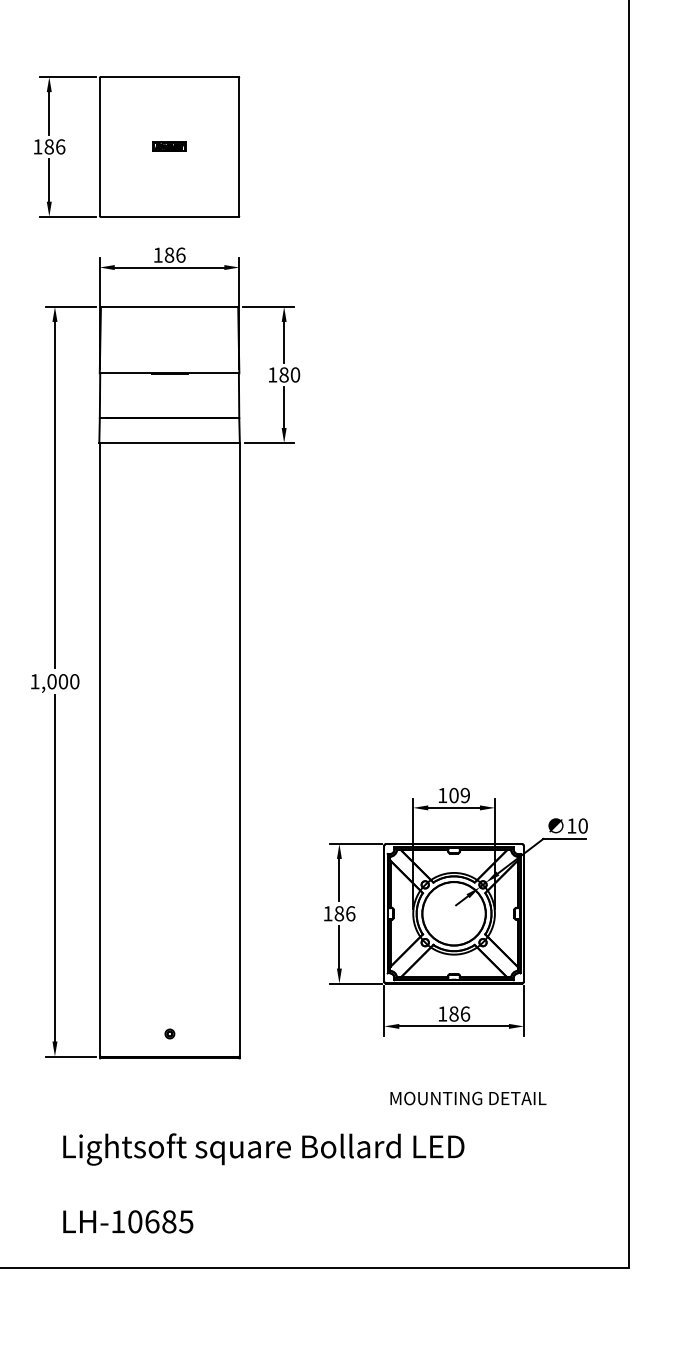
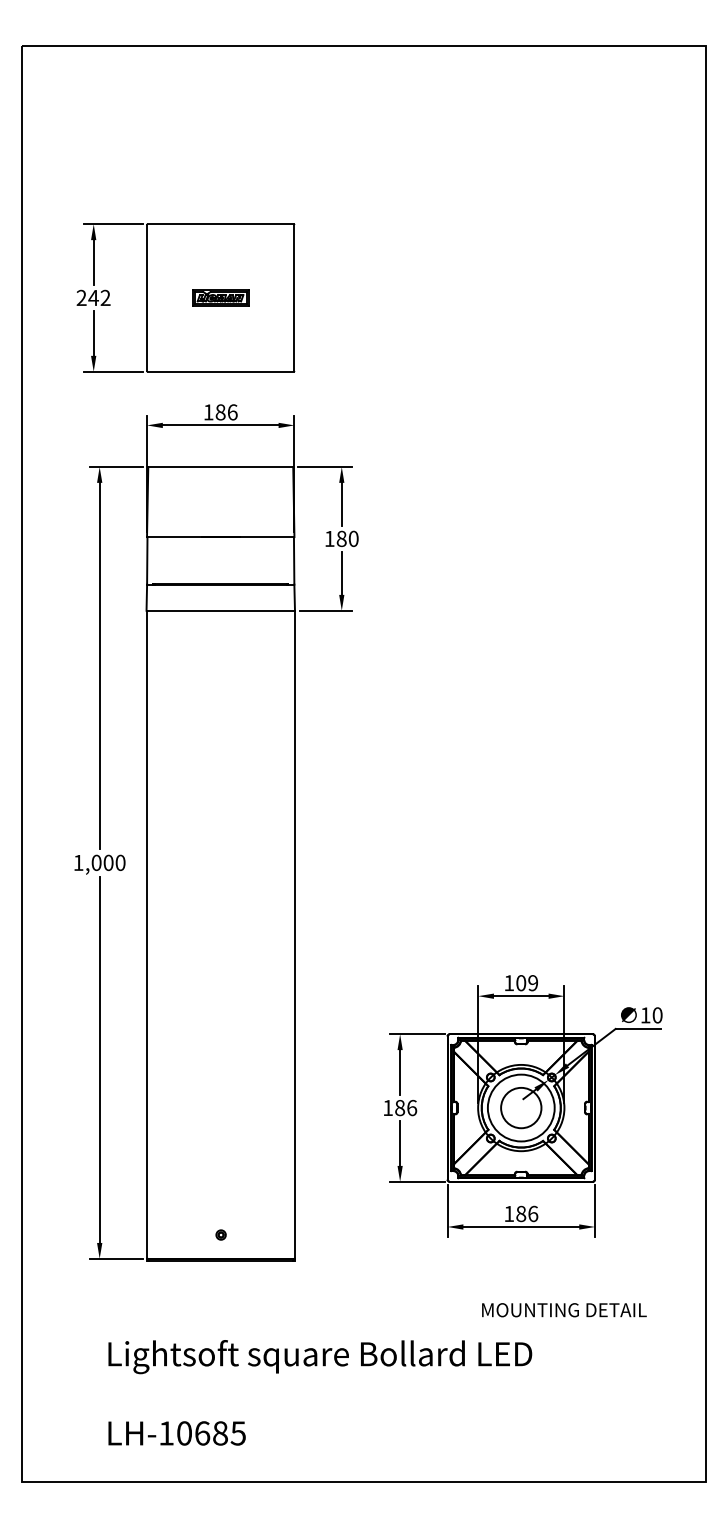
text: (49, 146) -> (93, 297), 186 -> 242
part: (169, 146) -> (220, 297), size x1.6
circle: (453, 913) -> (520, 1107), size x0.6
text: (468, 1098) -> (564, 1310), moved

